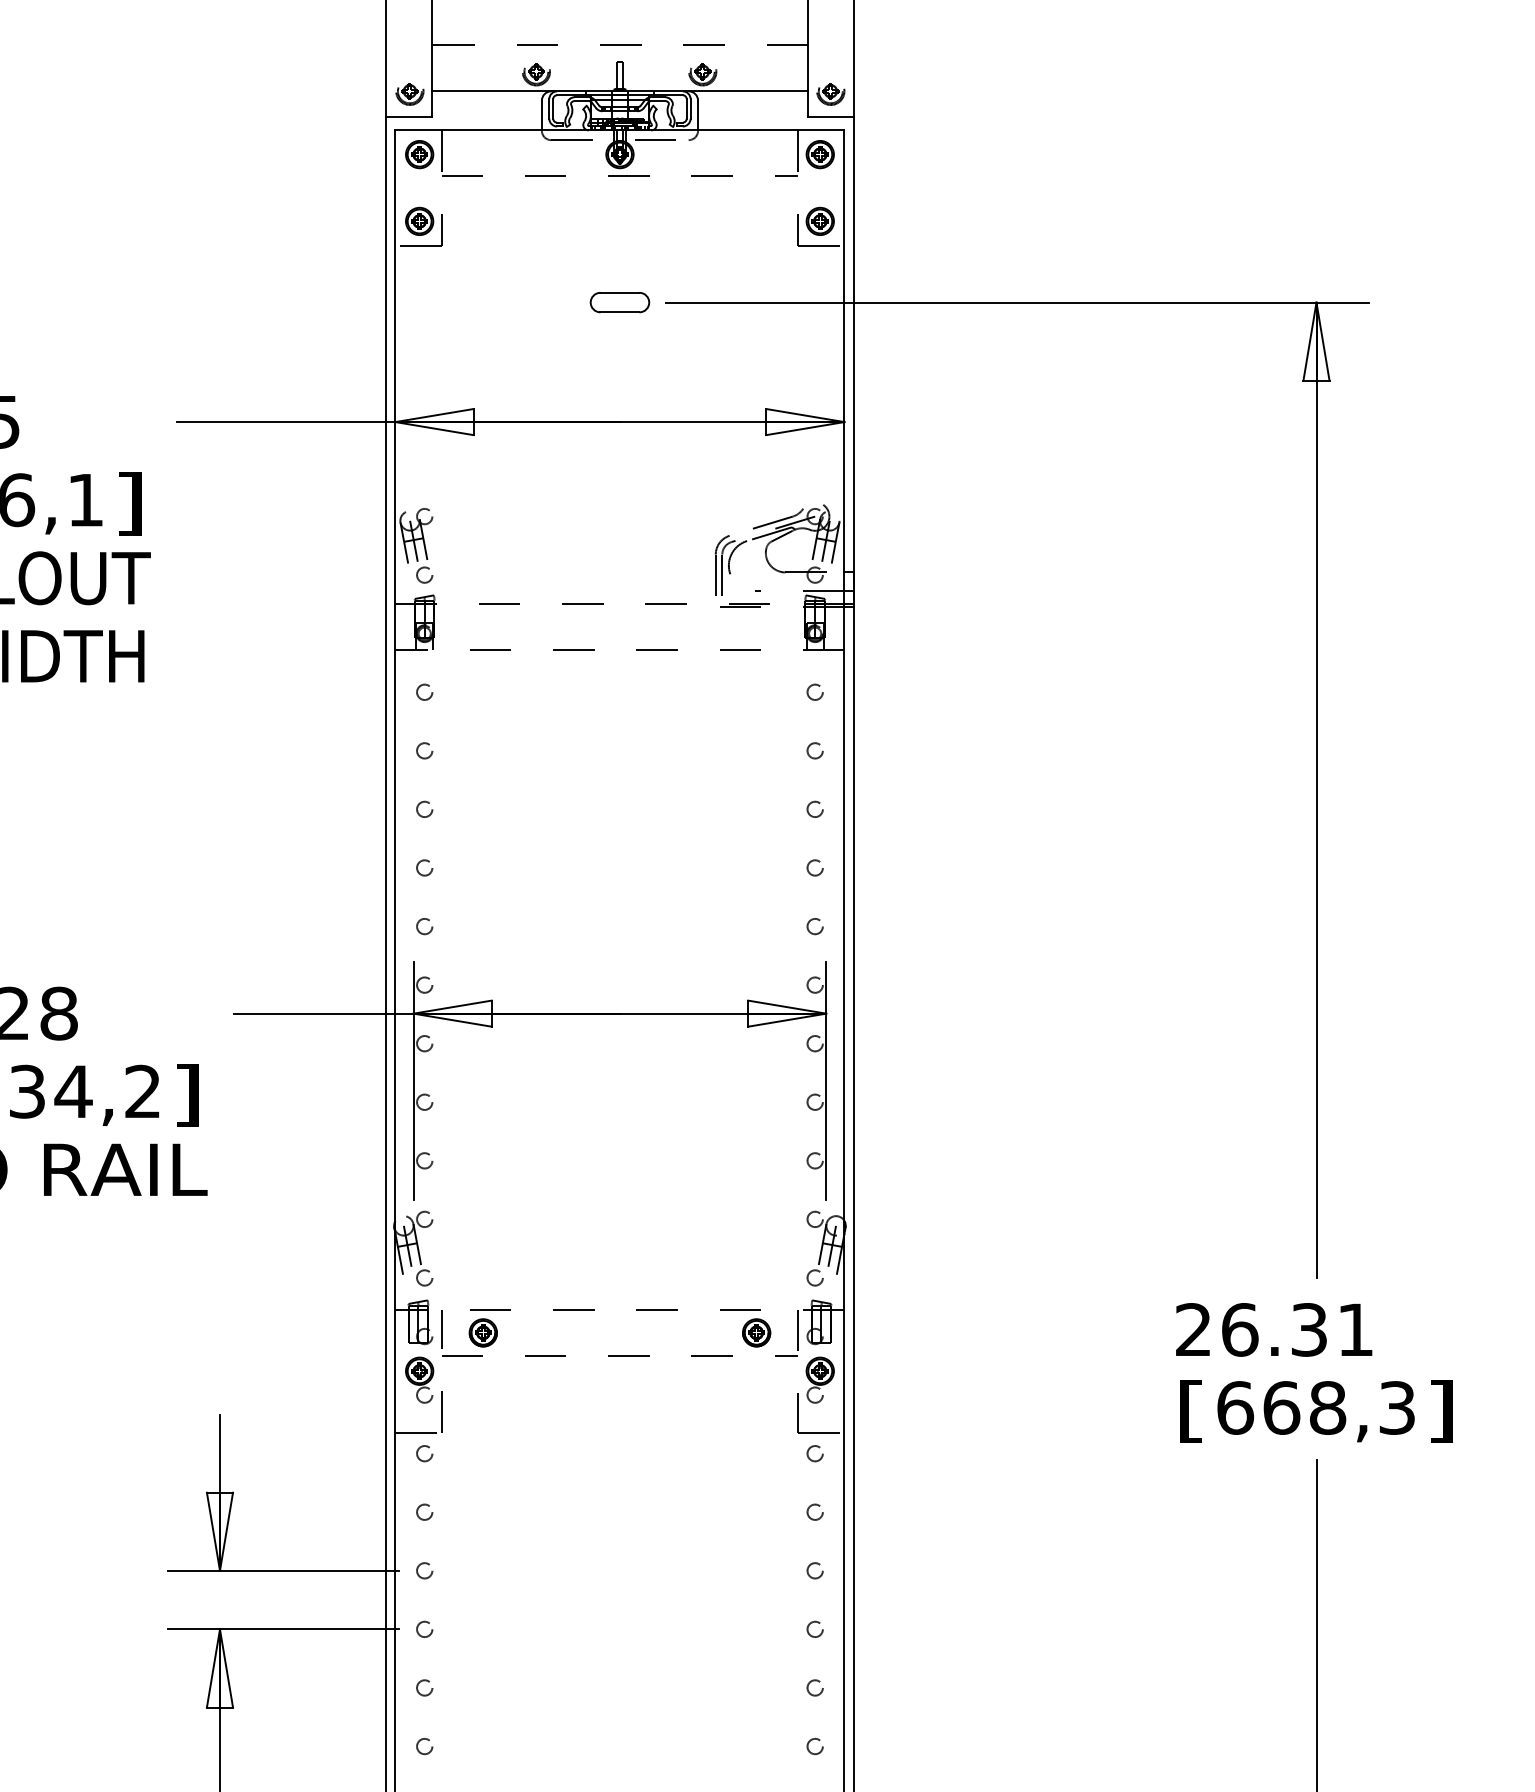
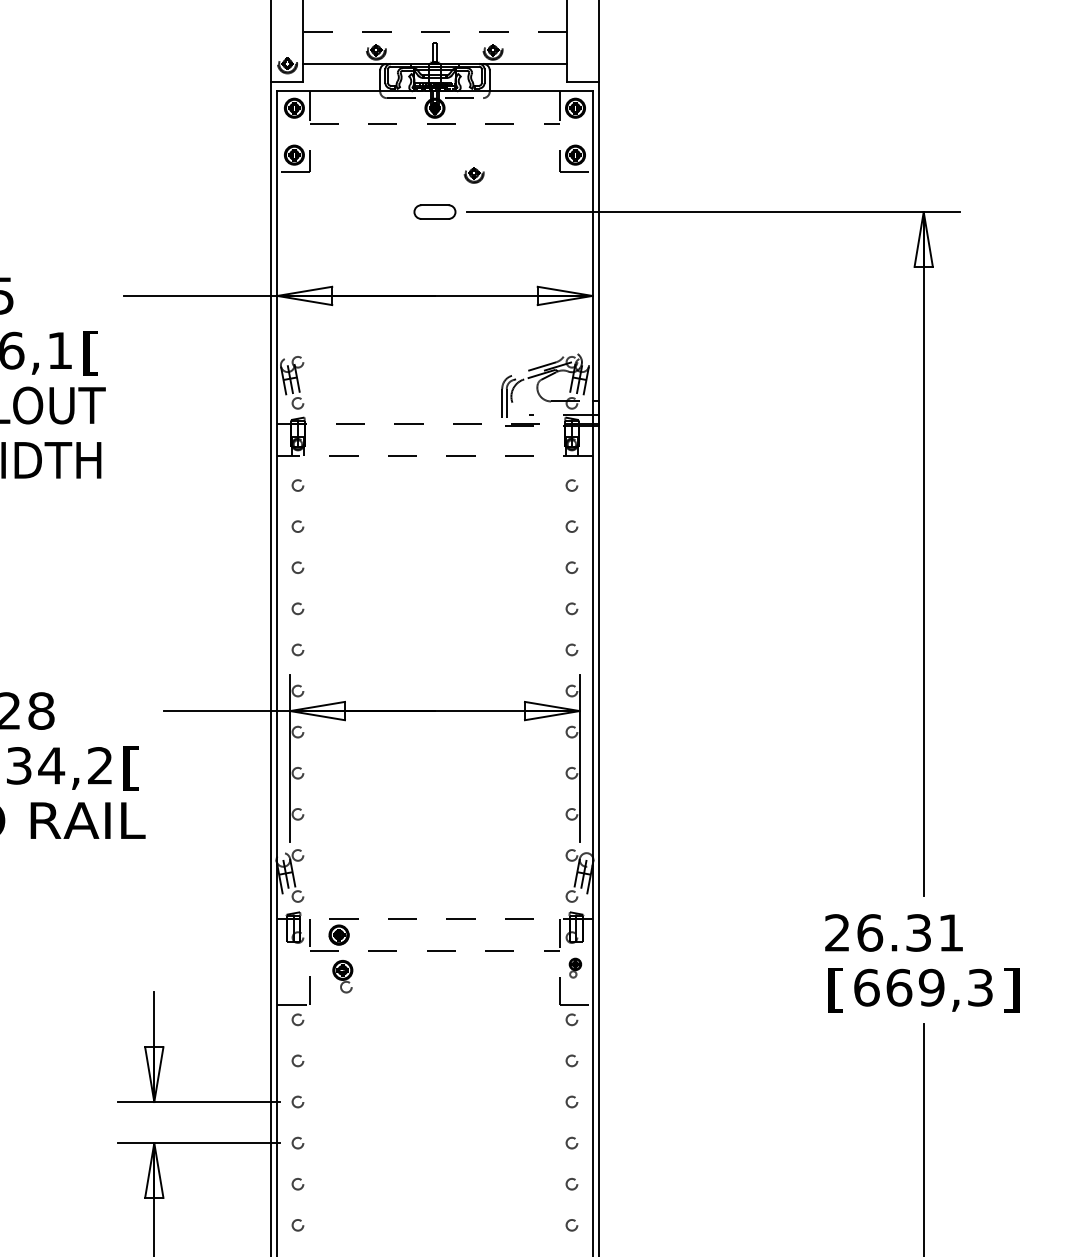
part: (830, 94) -> (473, 175), moved
text: (129, 503) -> (90, 353), ] -> [
text: (187, 1095) -> (131, 768), ] -> [
part: (756, 1332) -> (530, 934), removed
part: (419, 1379) -> (342, 976), moved
part: (819, 1379) -> (574, 967), size x0.6
text: (1327, 1407) -> (931, 987), 668,3 -> 669,3

